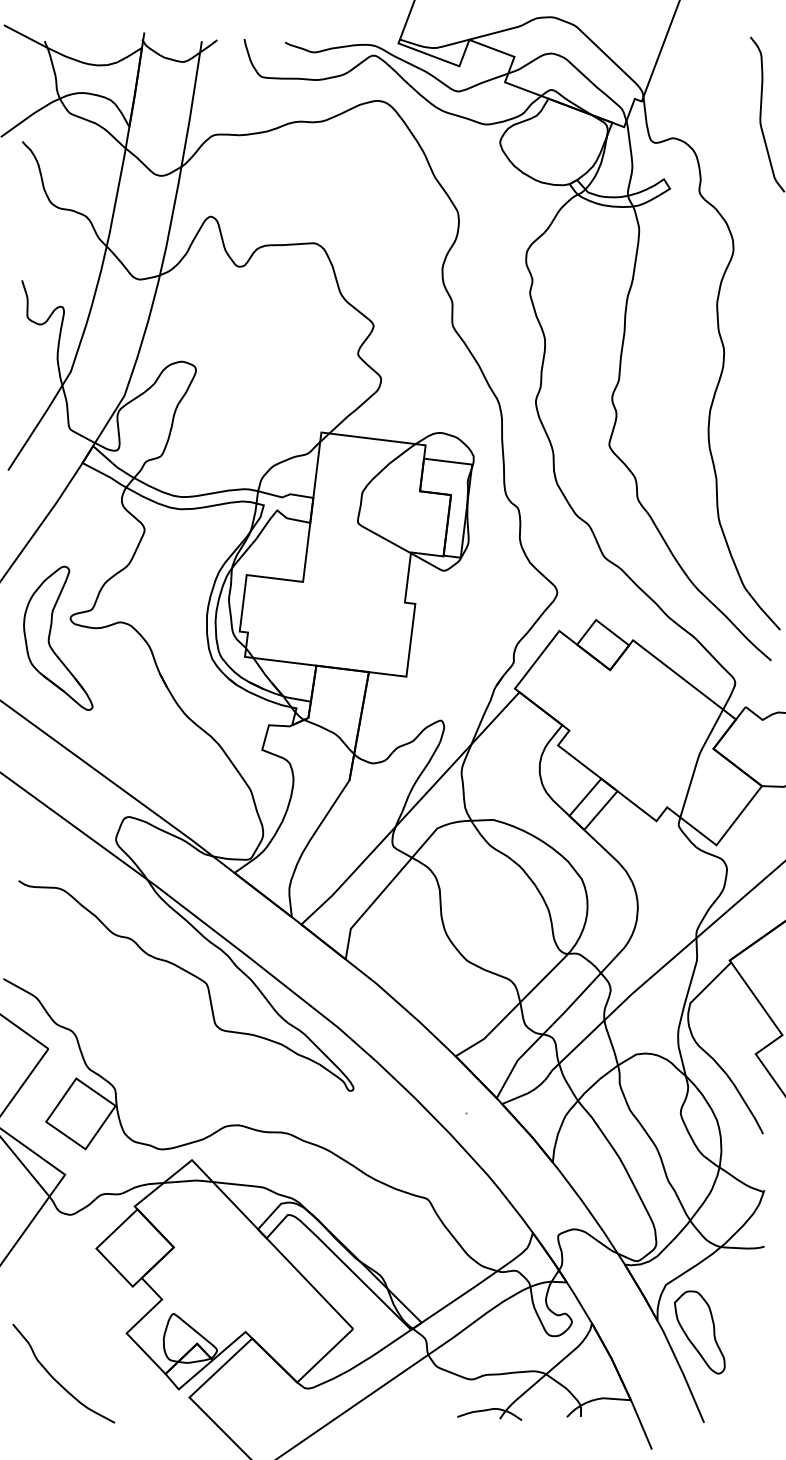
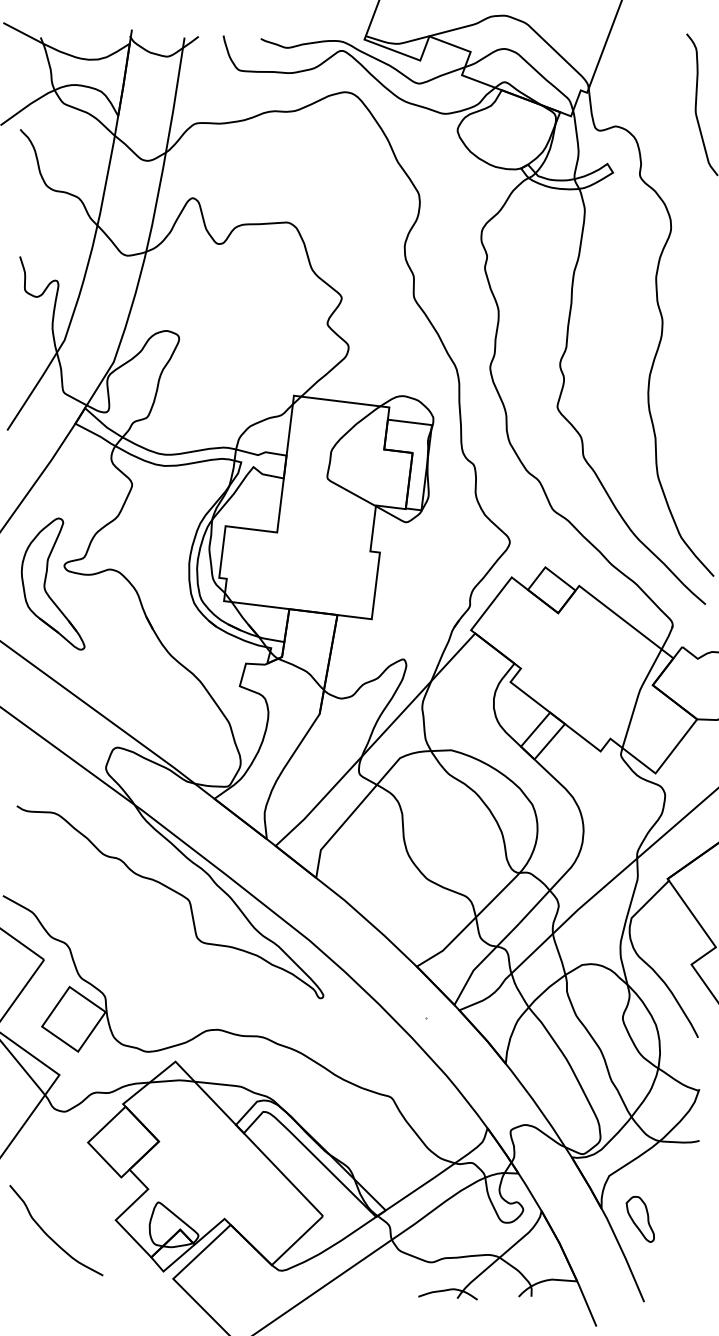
part: (699, 1332) -> (640, 1219), size x0.6
curve: (56, 1379) -> (49, 1235), moved

